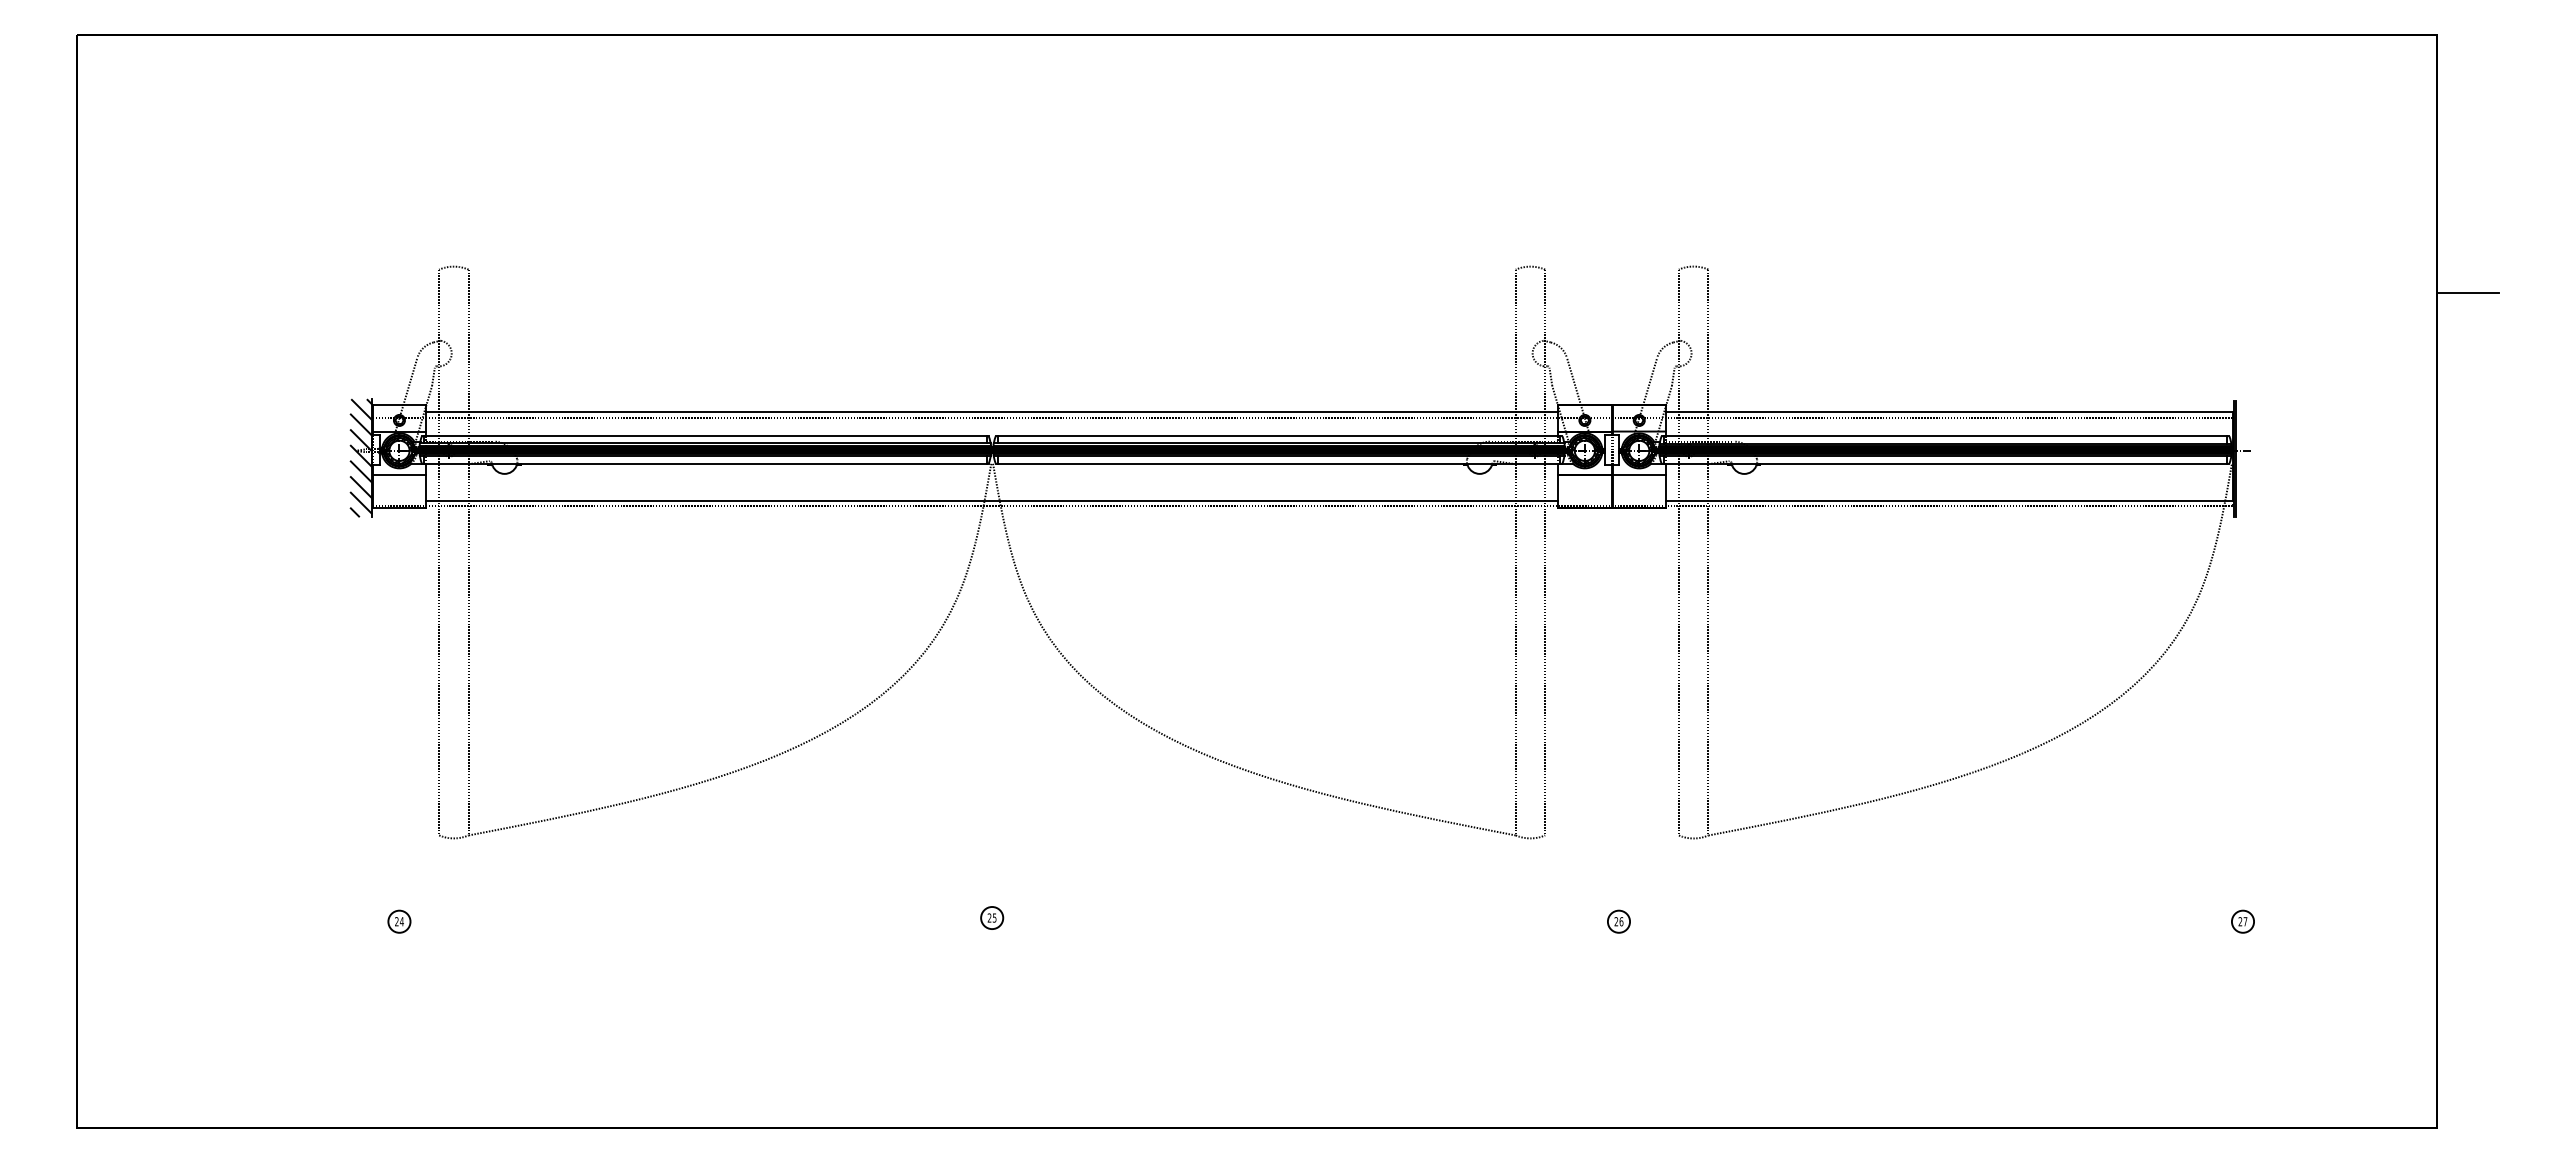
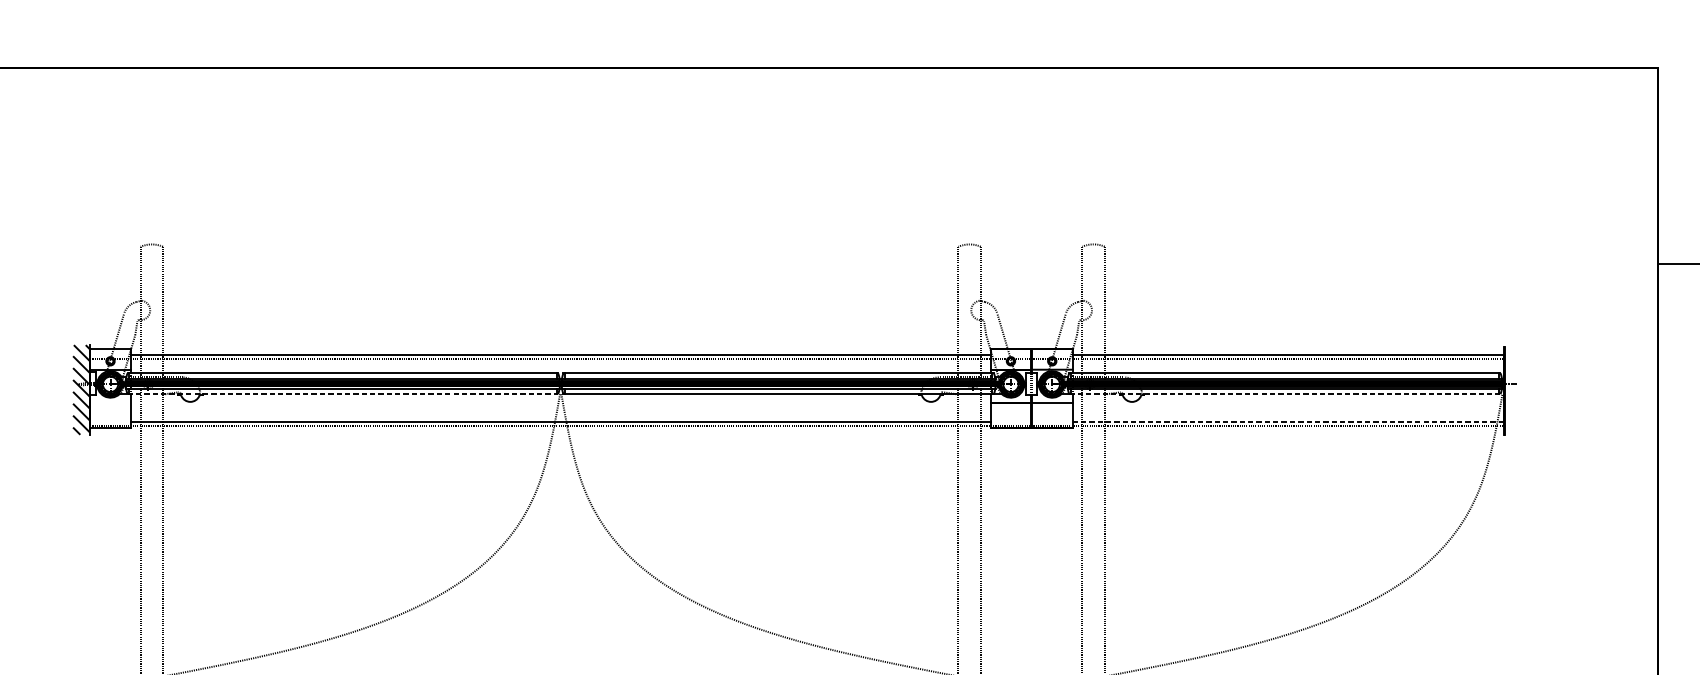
line: (705, 463) -> (342, 393), solid -> dashed
line: (1945, 463) -> (1284, 393), solid -> dashed
line: (399, 474) -> (110, 402), removed
line: (1949, 500) -> (1287, 422), solid -> dashed

